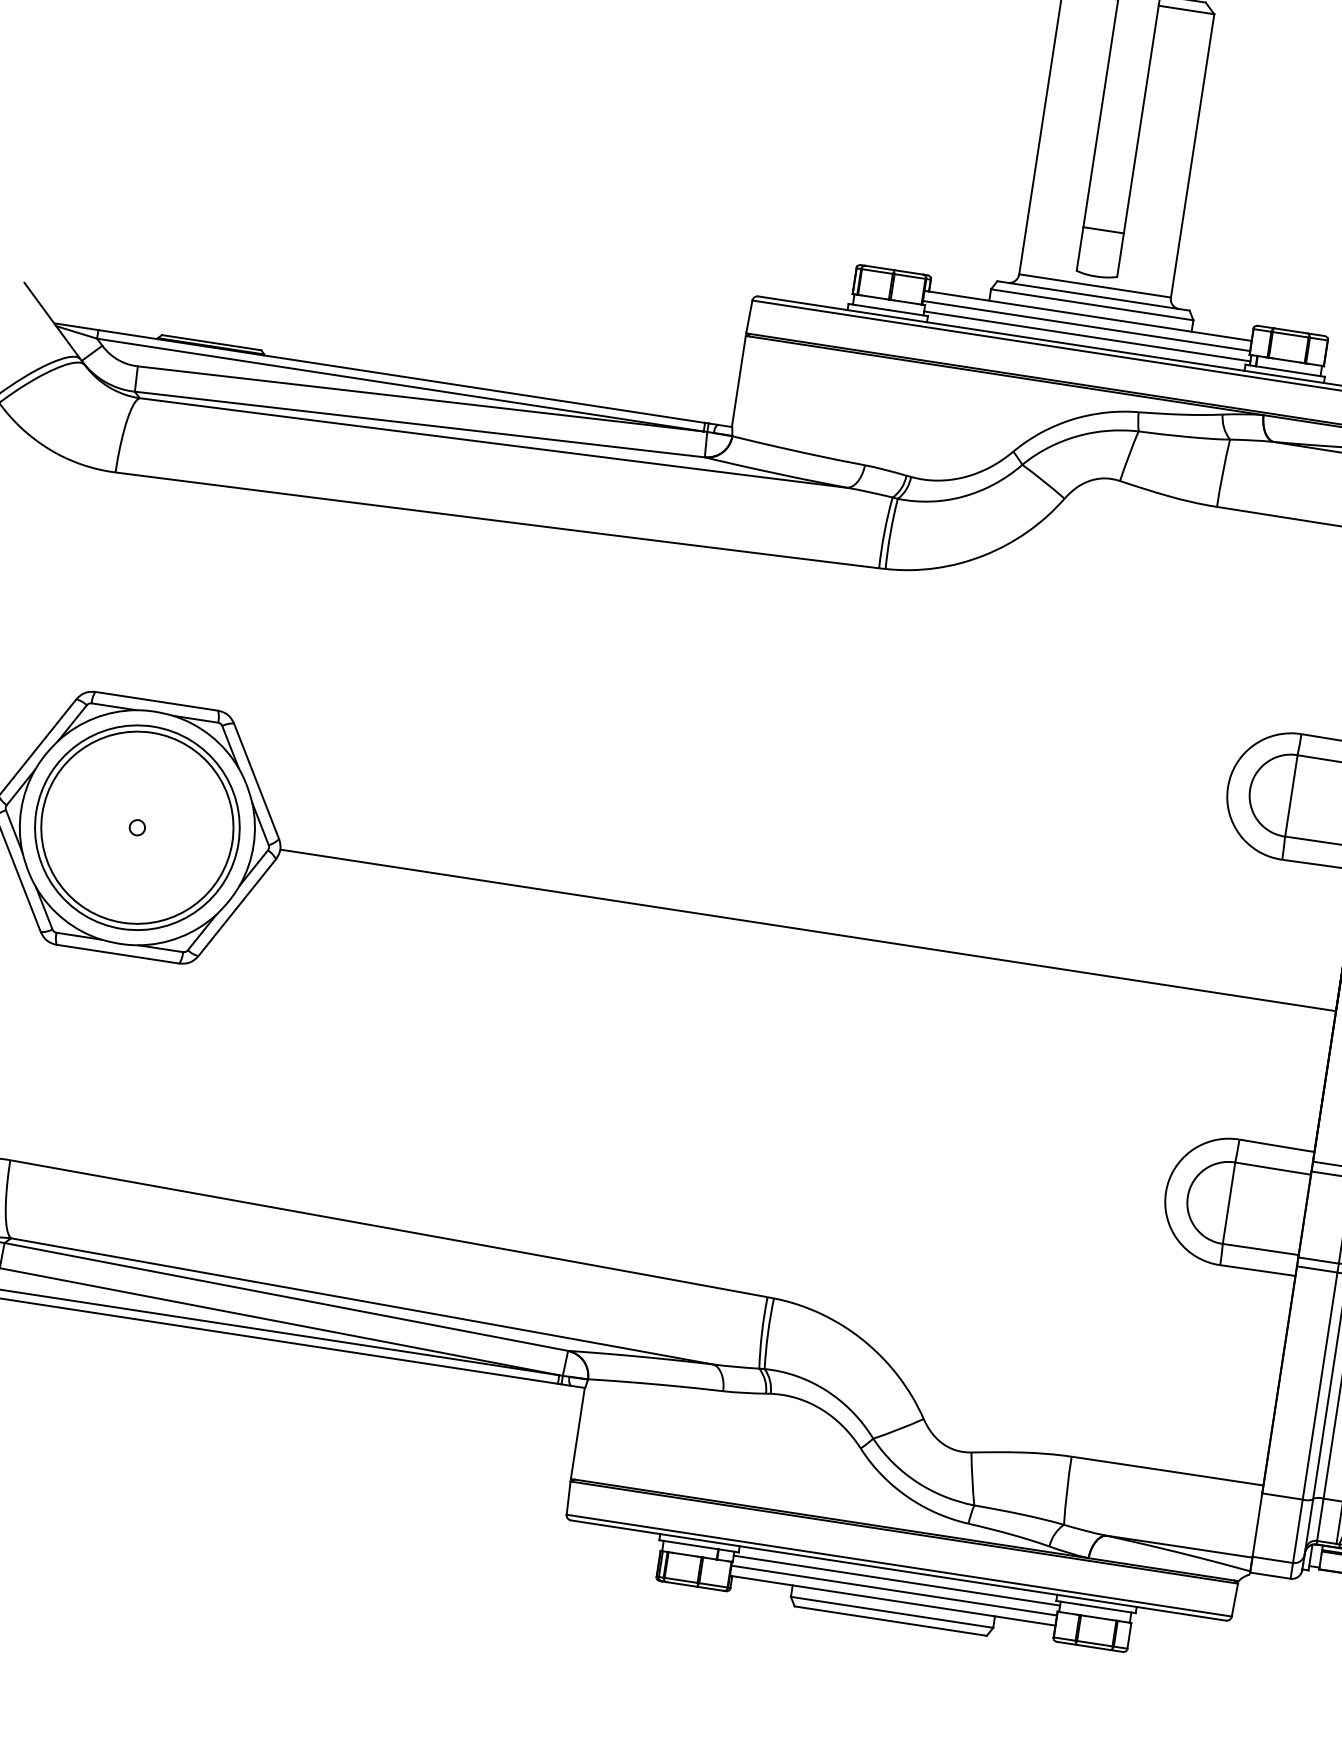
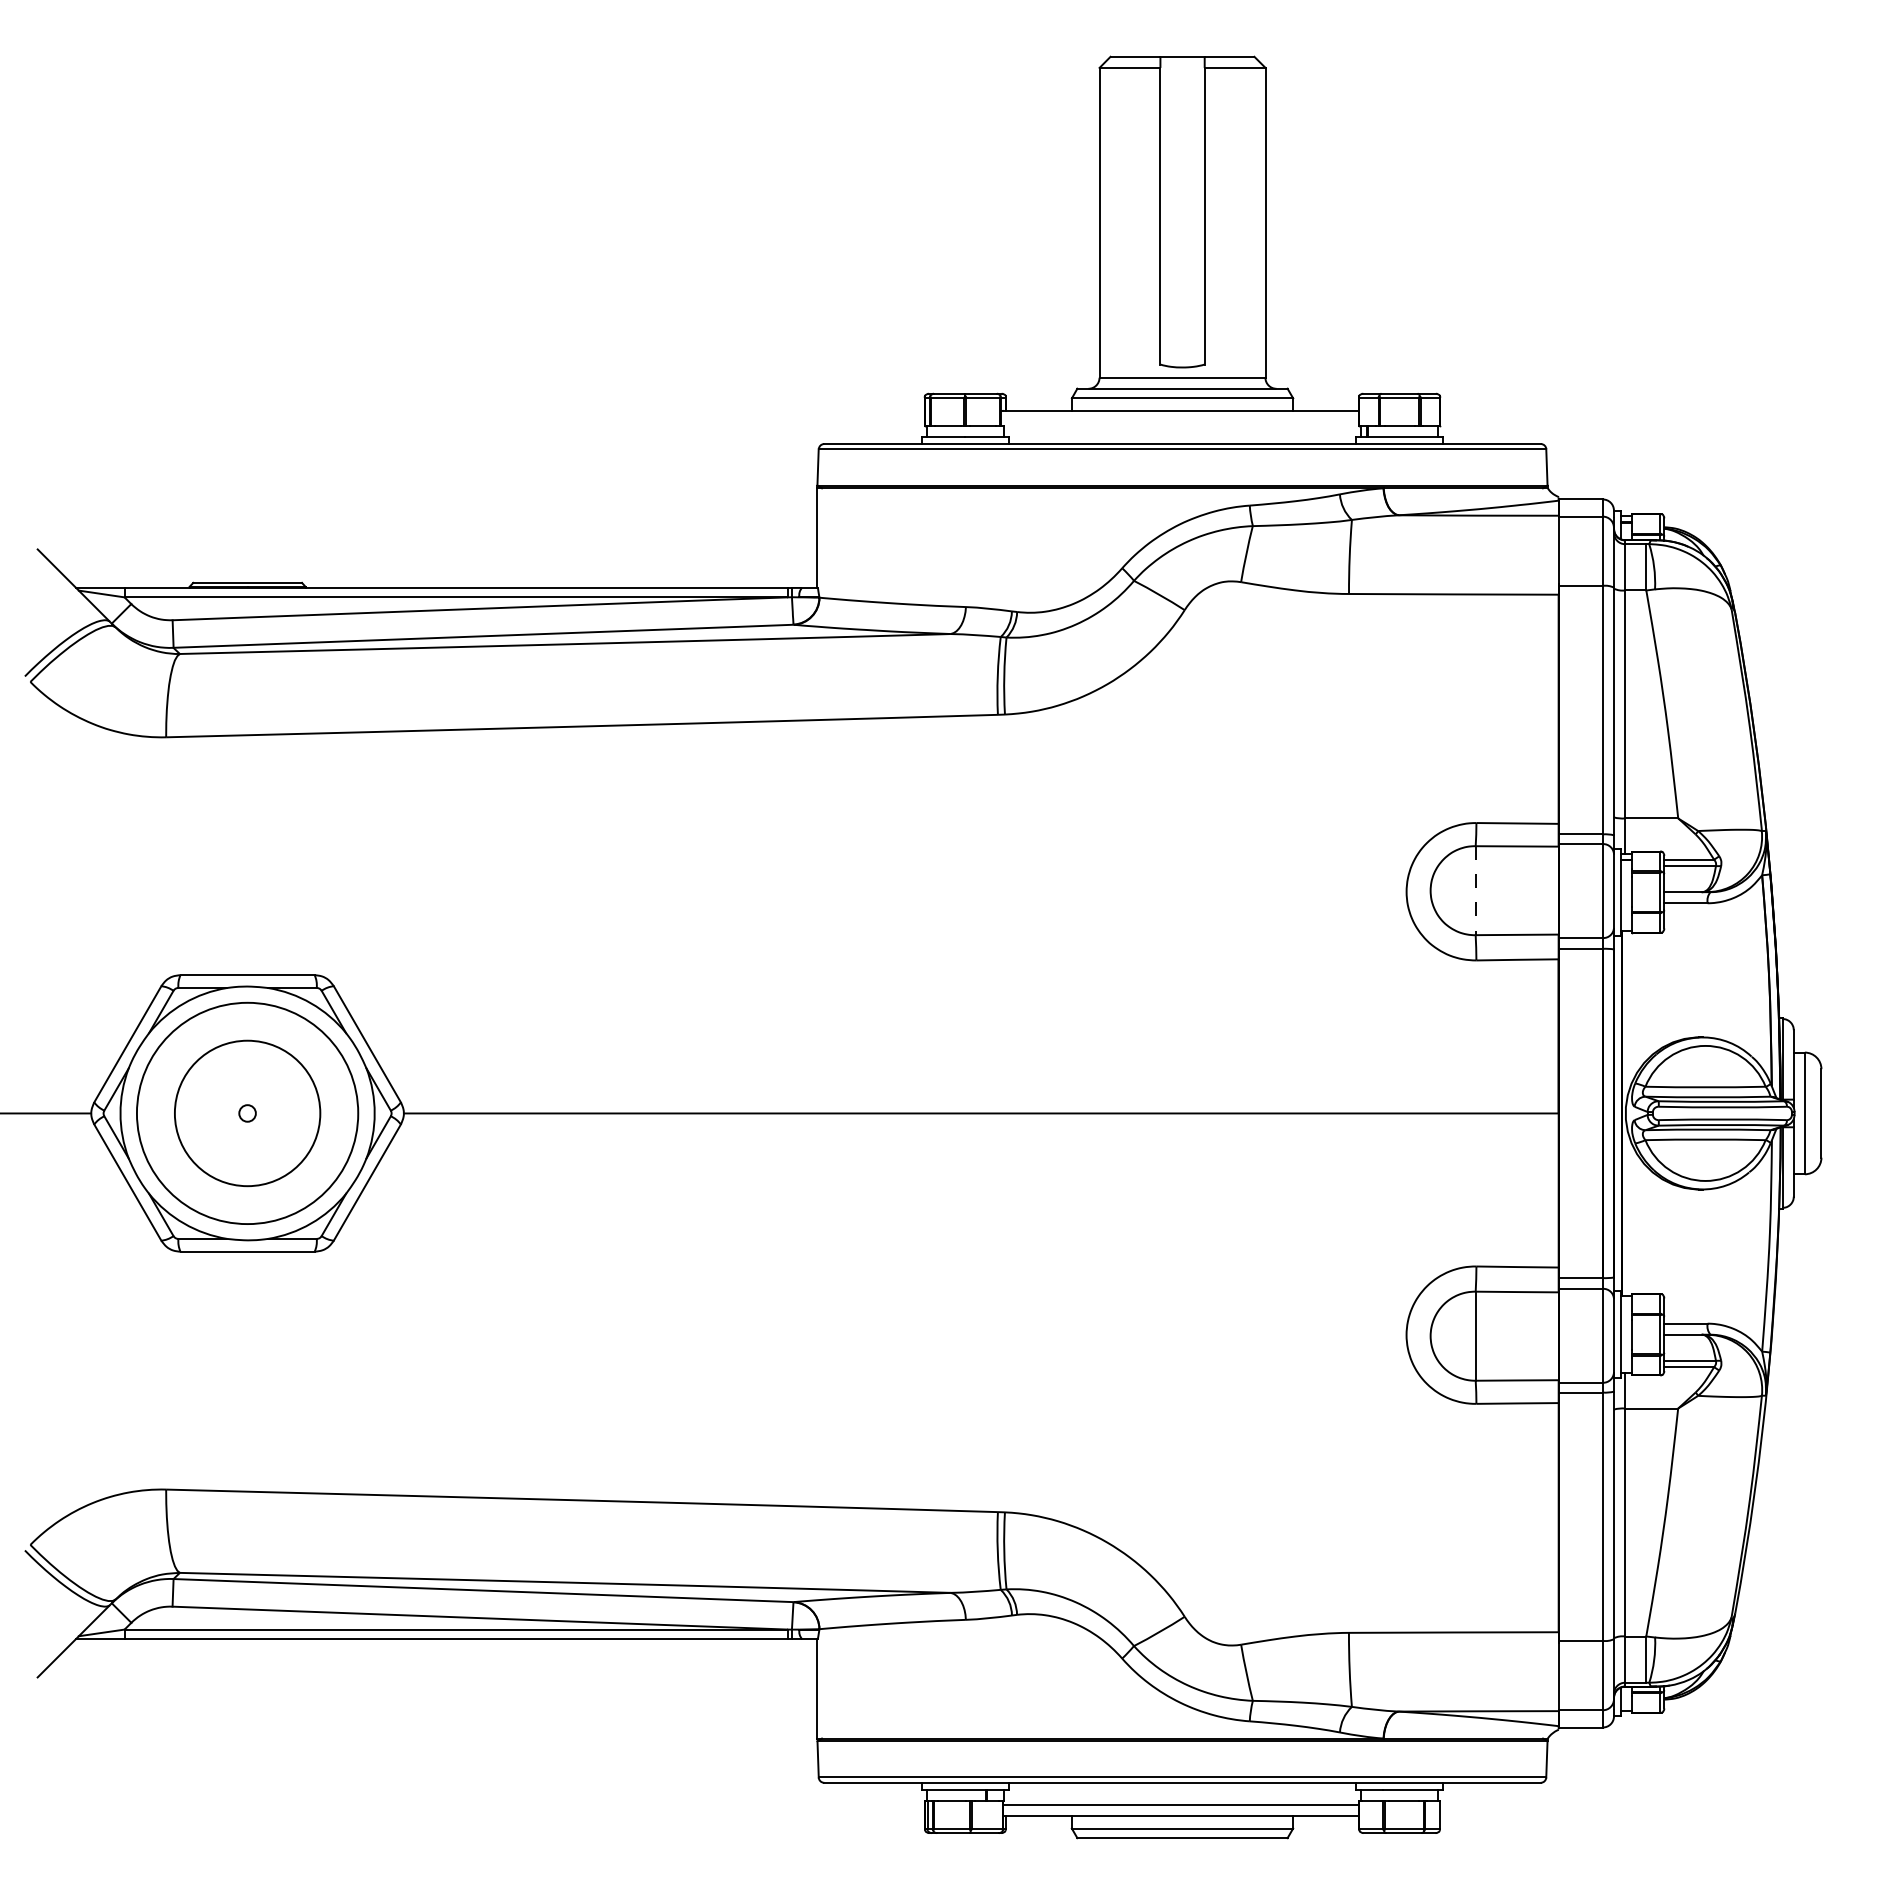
line: (1103, 229) -> (1182, 316), removed
line: (1086, 326) -> (1179, 422), removed
line: (1087, 335) -> (1182, 432), removed
line: (1291, 796) -> (1475, 891), solid -> dashed
circle: (137, 827) -> (247, 1113), size x0.7
line: (896, 1580) -> (1182, 1793), removed

